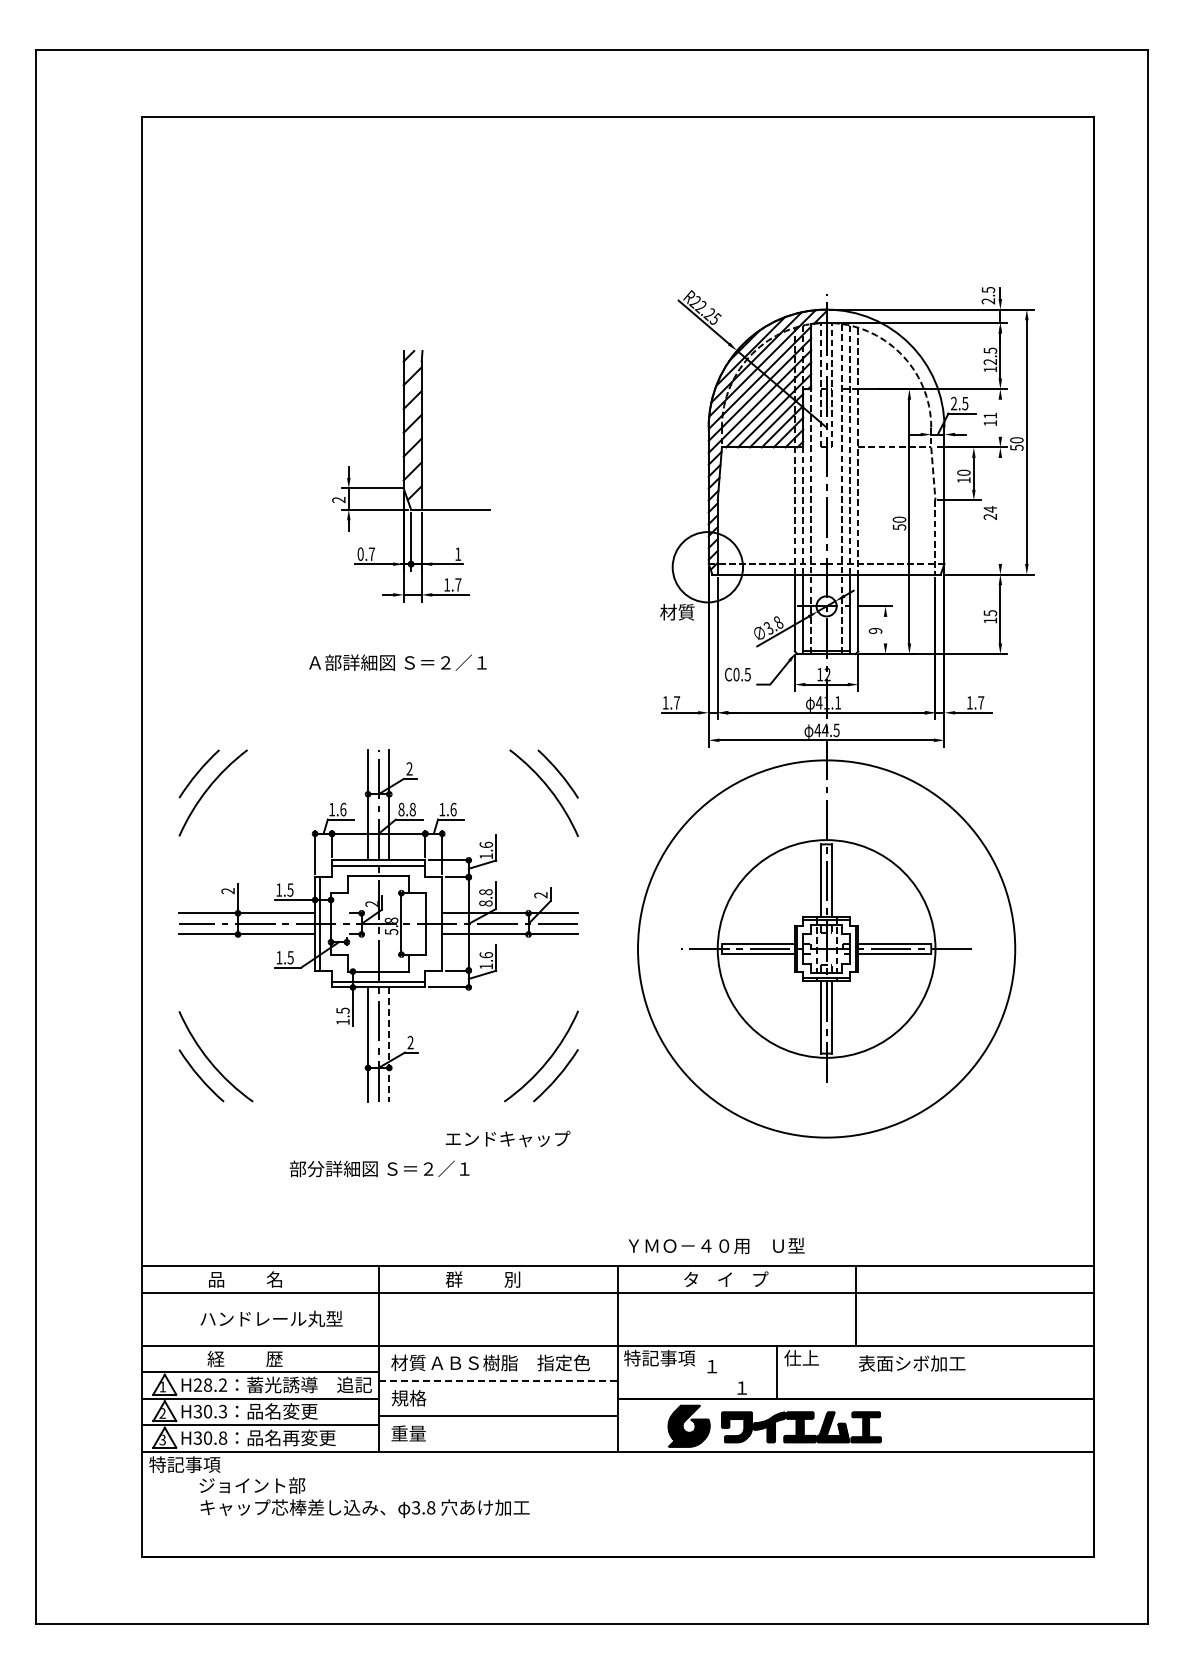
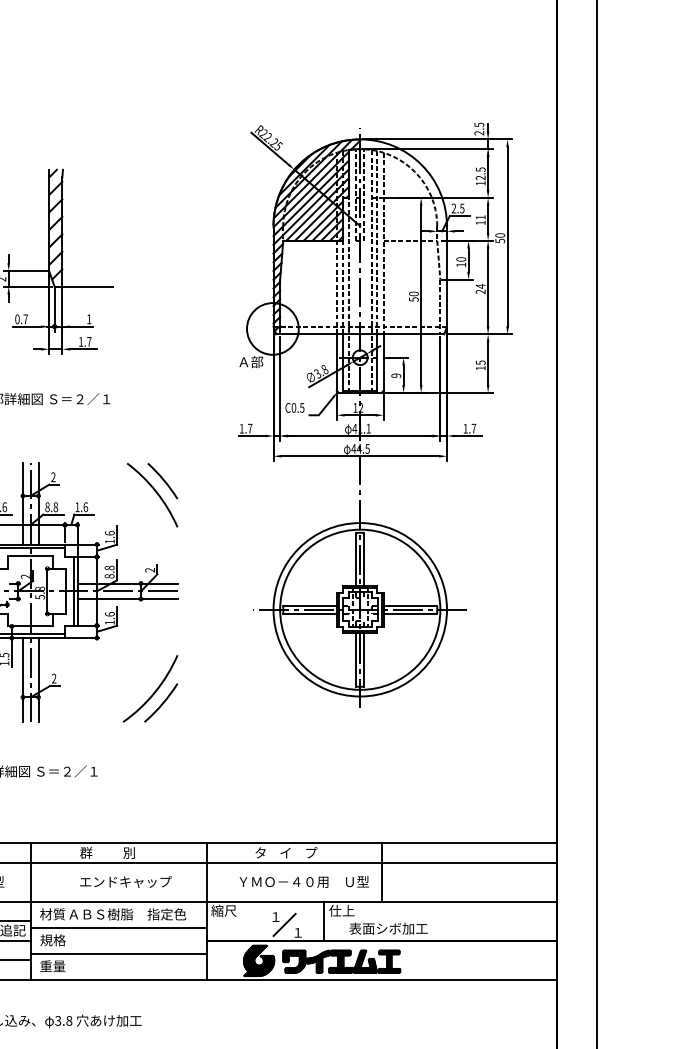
line: (1000, 417) -> (488, 218), added
line: (1000, 510) -> (488, 287), added
text: (677, 612) -> (250, 362), 材質 -> Ａ部
line: (885, 629) -> (403, 374), added
line: (436, 923) -> (73, 591), added
circle: (826, 948) -> (360, 609), size x0.62
line: (389, 1045) -> (38, 680), dashed -> solid
text: (507, 1138) -> (125, 881), moved
text: (716, 1245) -> (304, 881), moved
text: (659, 1357) -> (237, 910), 特記事項 -> 縮尺
text: (912, 1363) -> (388, 928), moved
line: (723, 1377) -> (284, 925), added
line: (499, 1380) -> (119, 927), dashed -> solid

